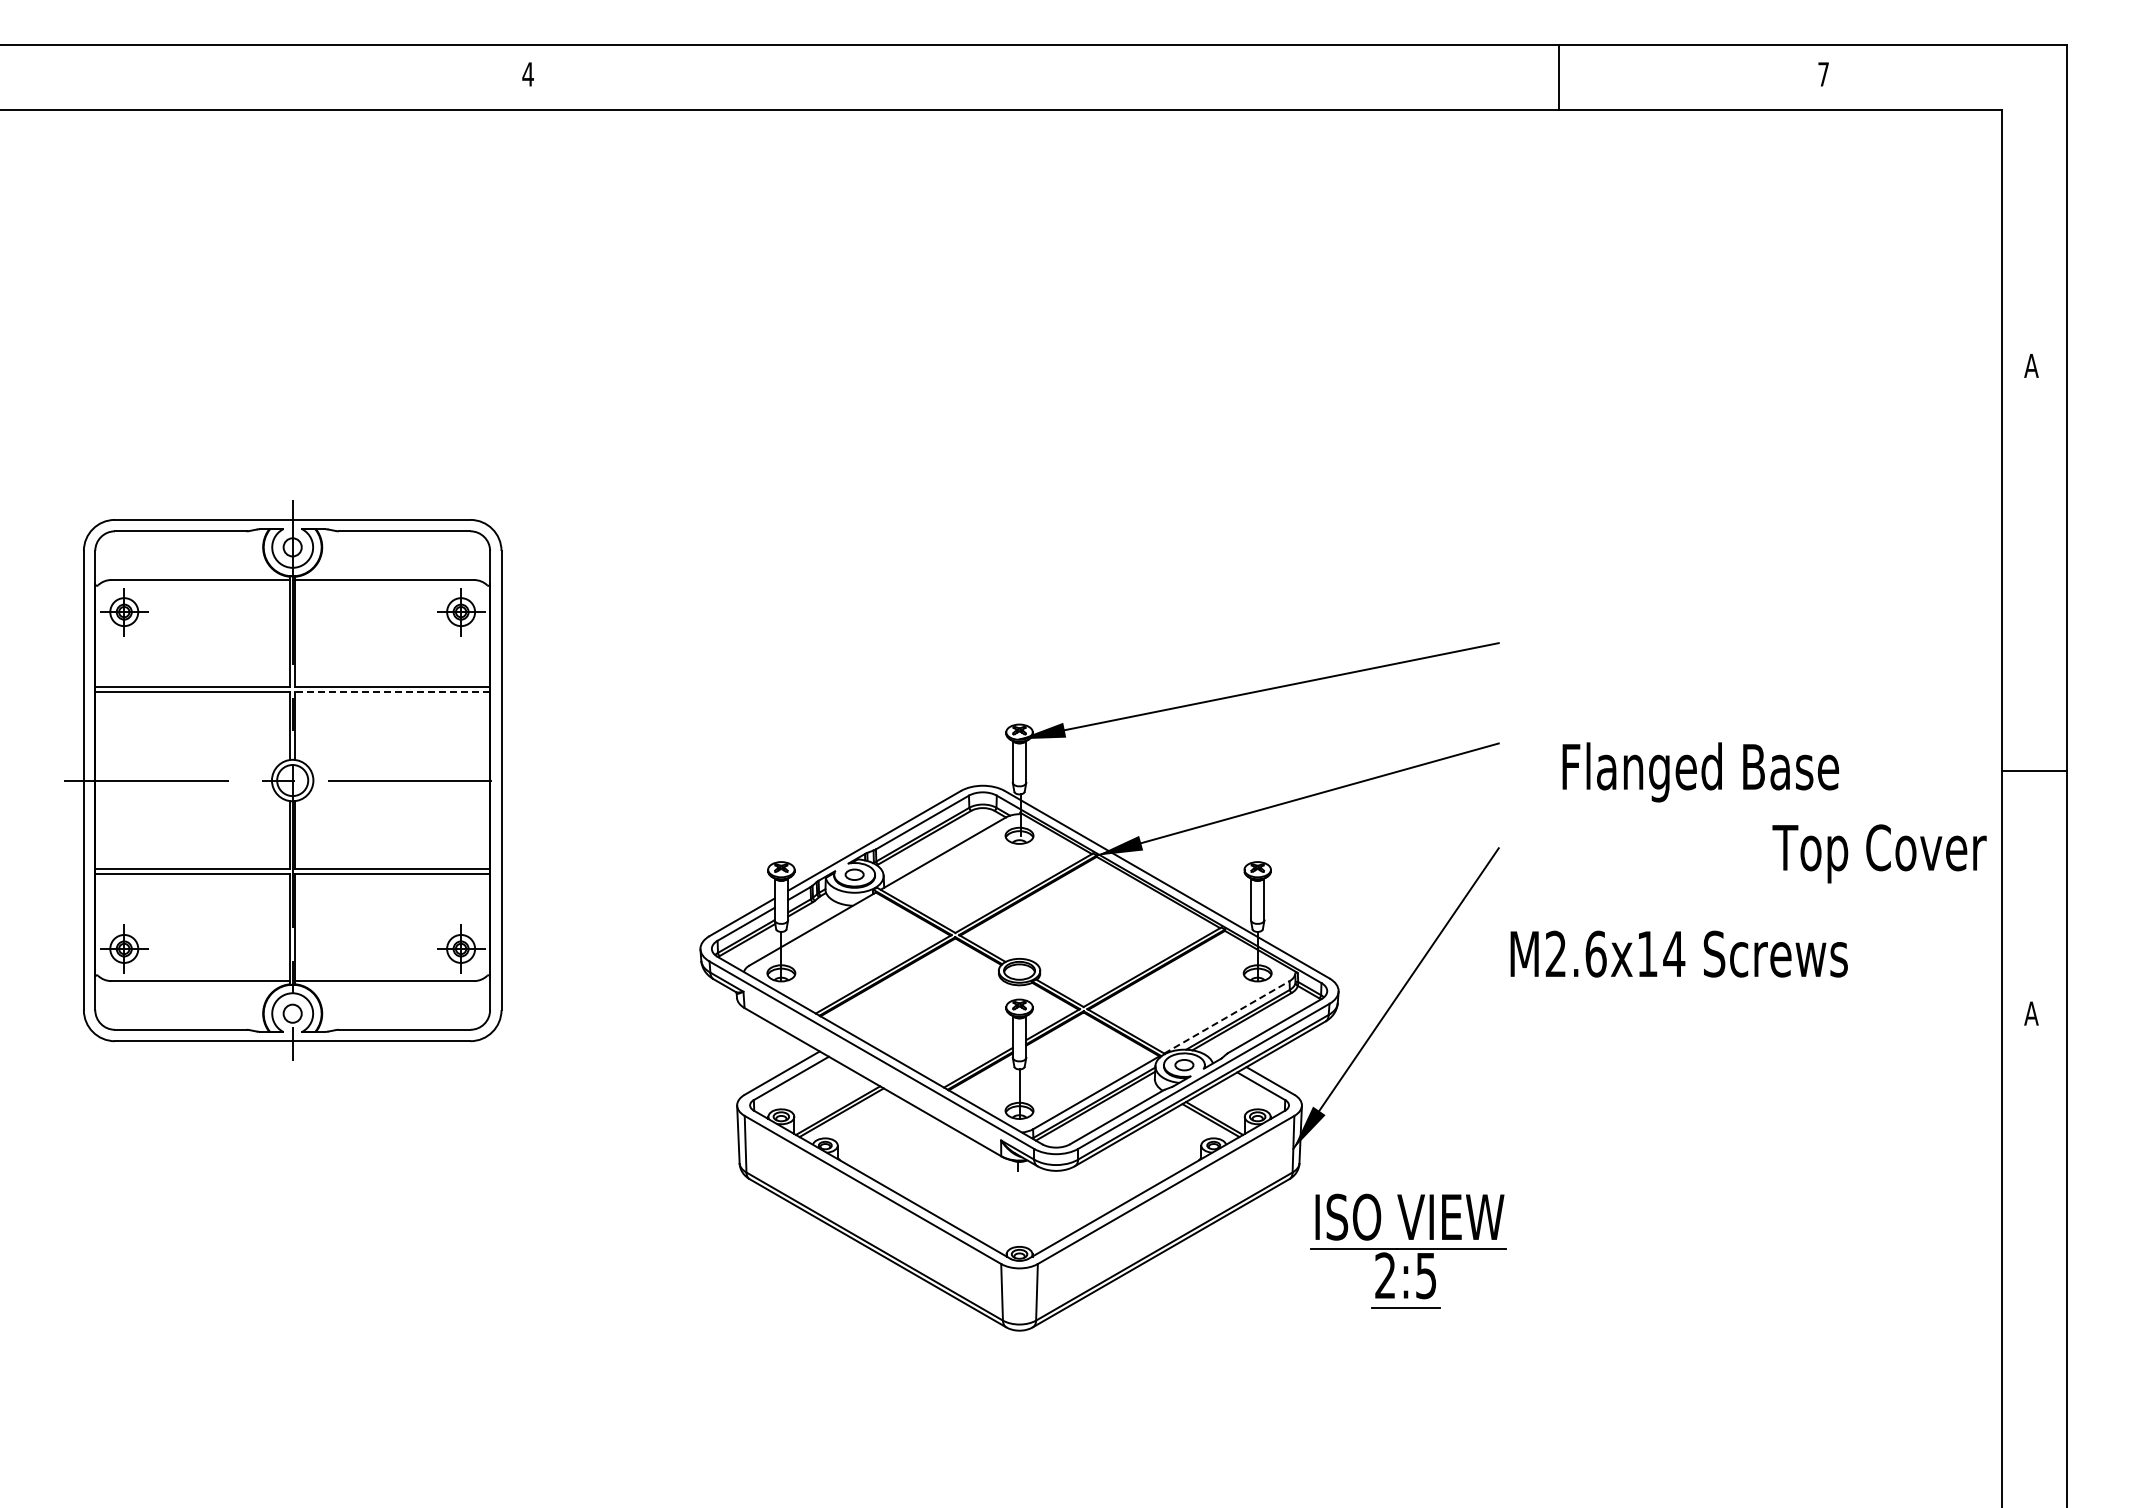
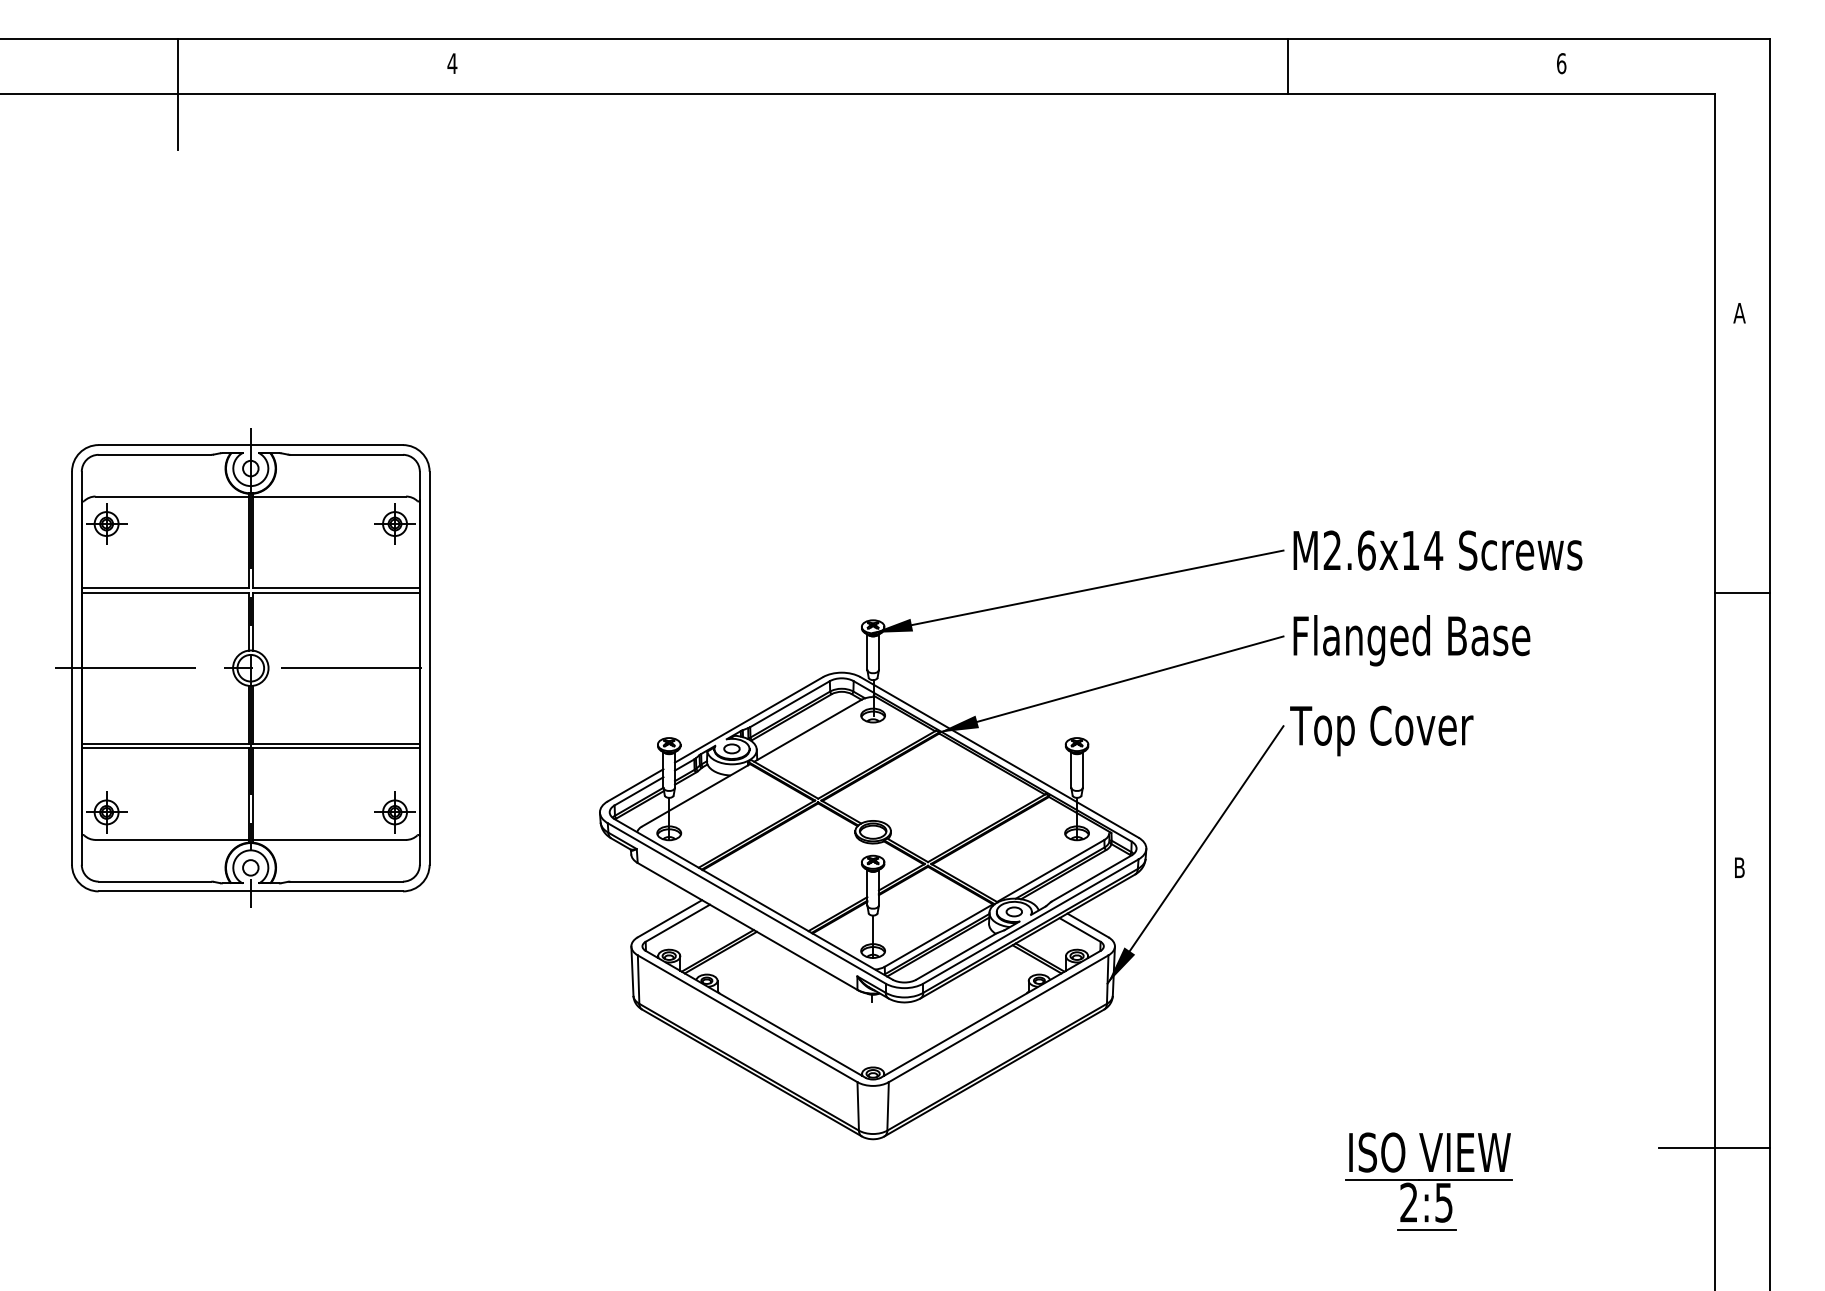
text: (1823, 74) -> (1561, 63), 7 -> 6
line: (1558, 77) -> (1287, 66), moved
line: (208, 109) -> (178, 93), added
line: (392, 692) -> (336, 592), dashed -> solid
line: (2034, 770) -> (1742, 592), moved
text: (1700, 772) -> (1411, 640), moved
text: (1879, 853) -> (1381, 730), moved
text: (1678, 953) -> (1437, 550), moved
text: (2031, 1013) -> (1739, 867), A -> B
line: (1227, 1017) -> (1051, 871), dashed -> solid
part: (1408, 1250) -> (1428, 1181), moved
line: (2002, 1340) -> (1714, 1147), added

